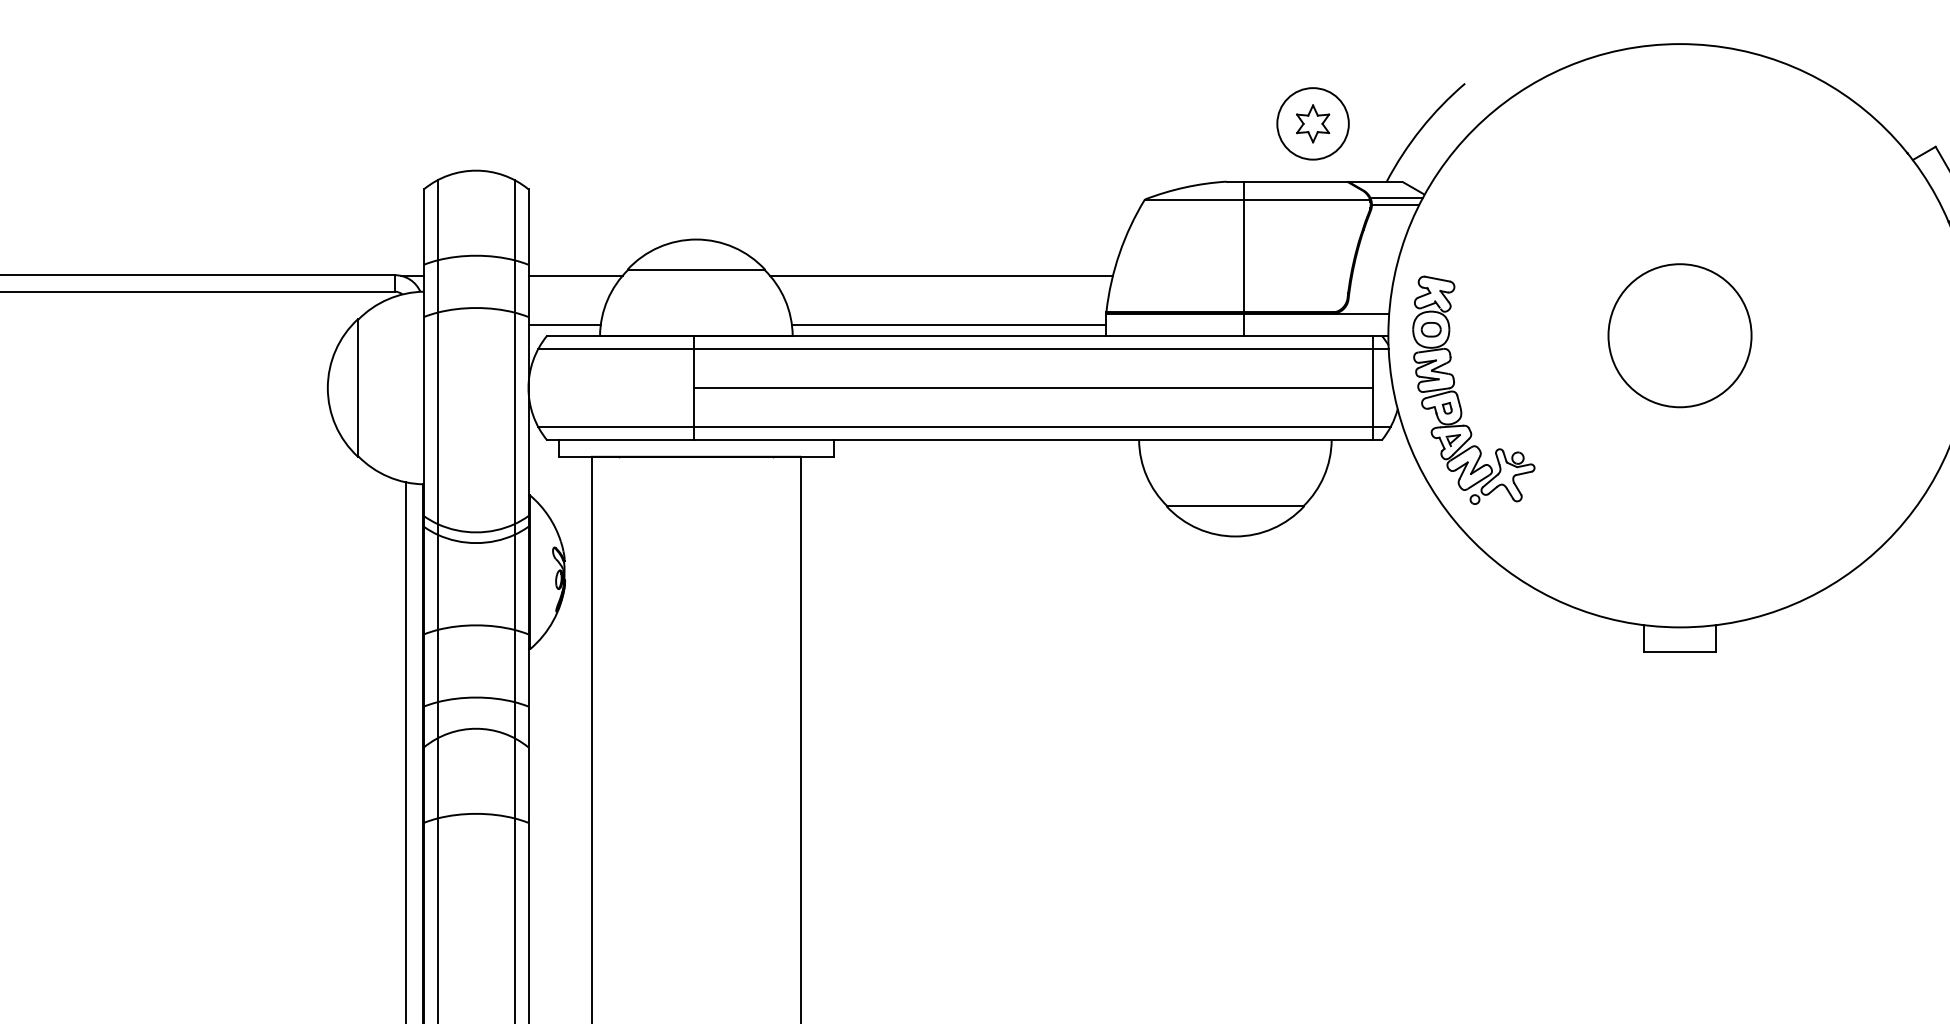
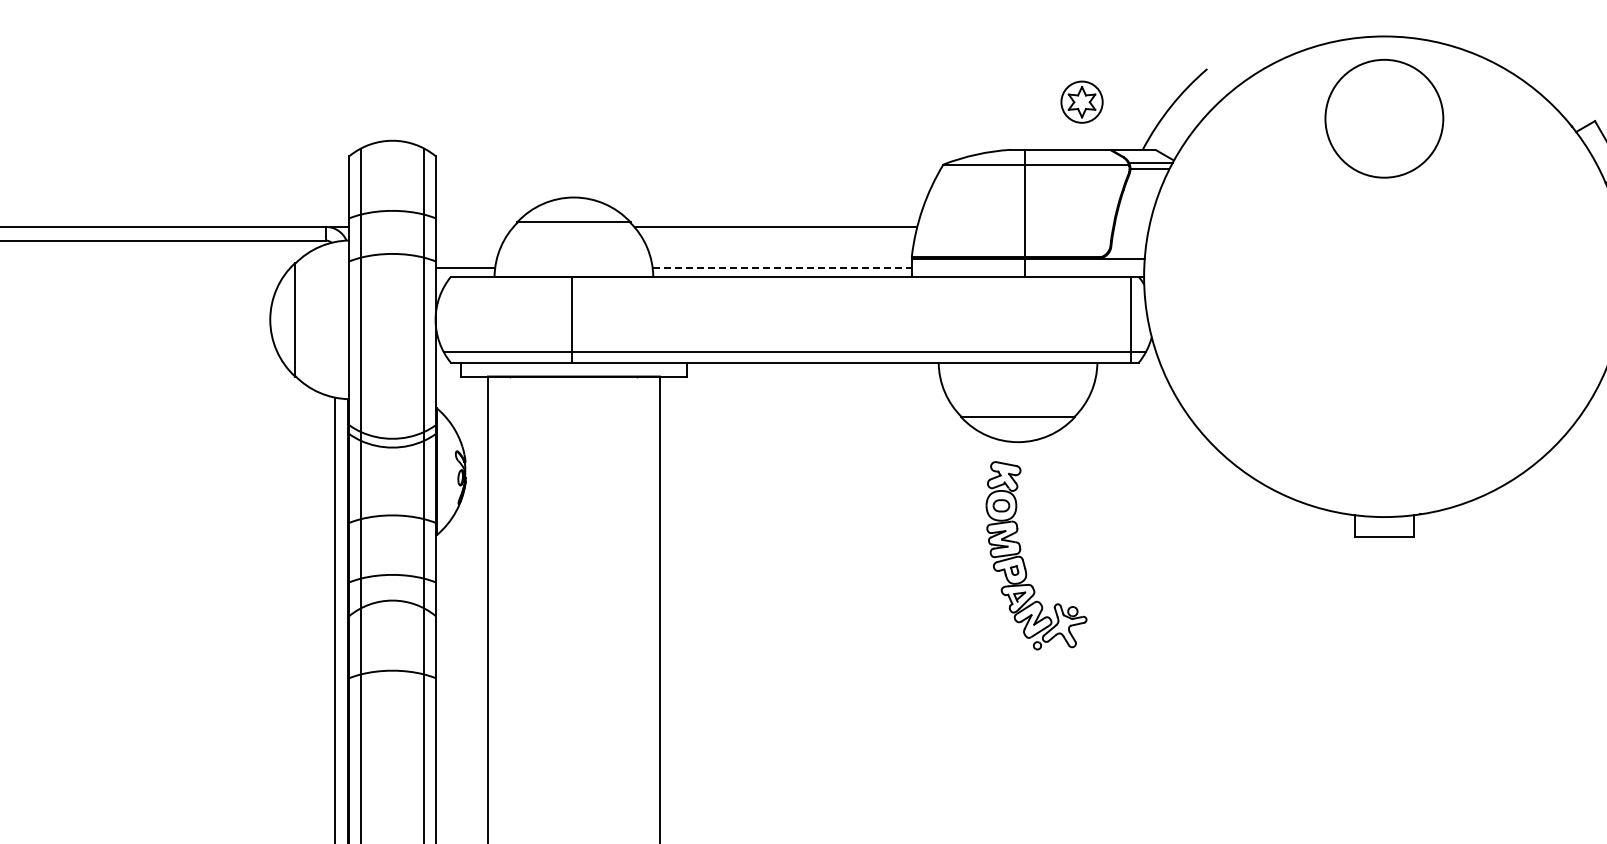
circle: (1312, 123) -> (1081, 101), size x0.7
line: (575, 275) -> (474, 227), removed
line: (949, 324) -> (782, 267), solid -> dashed
circle: (1680, 335) -> (1384, 118), moved
line: (962, 349) -> (793, 288), removed
line: (1033, 387) -> (851, 319), removed
part: (1458, 393) -> (1023, 558), moved

